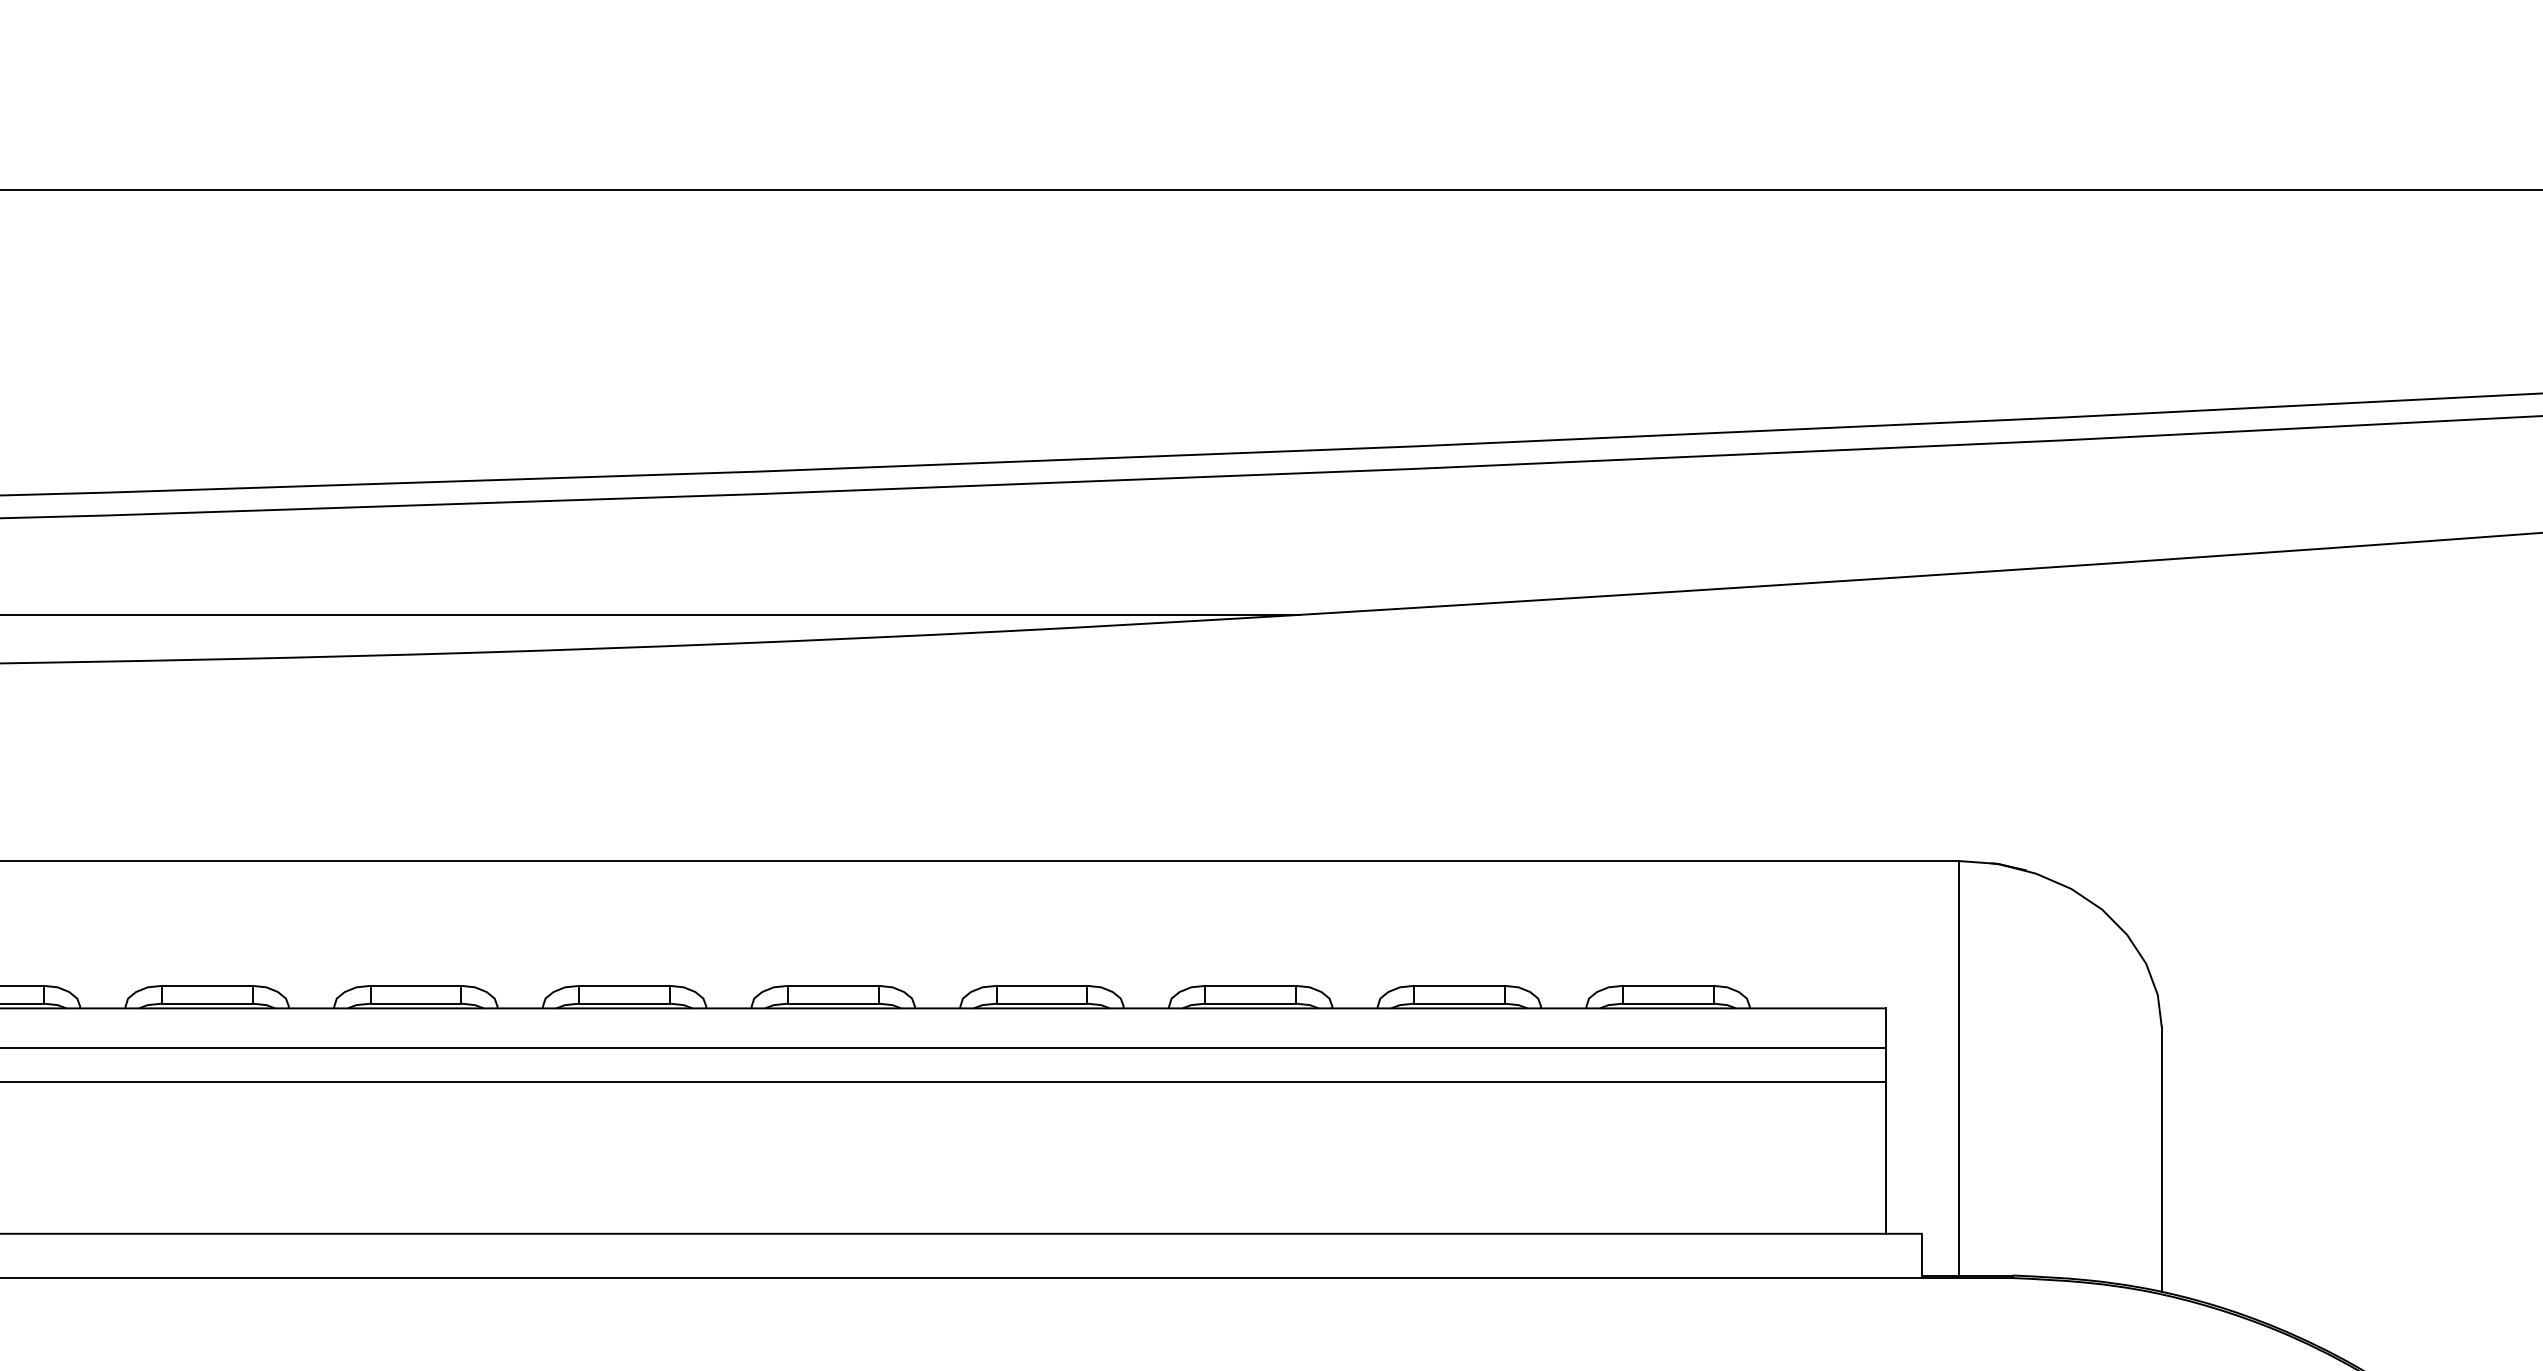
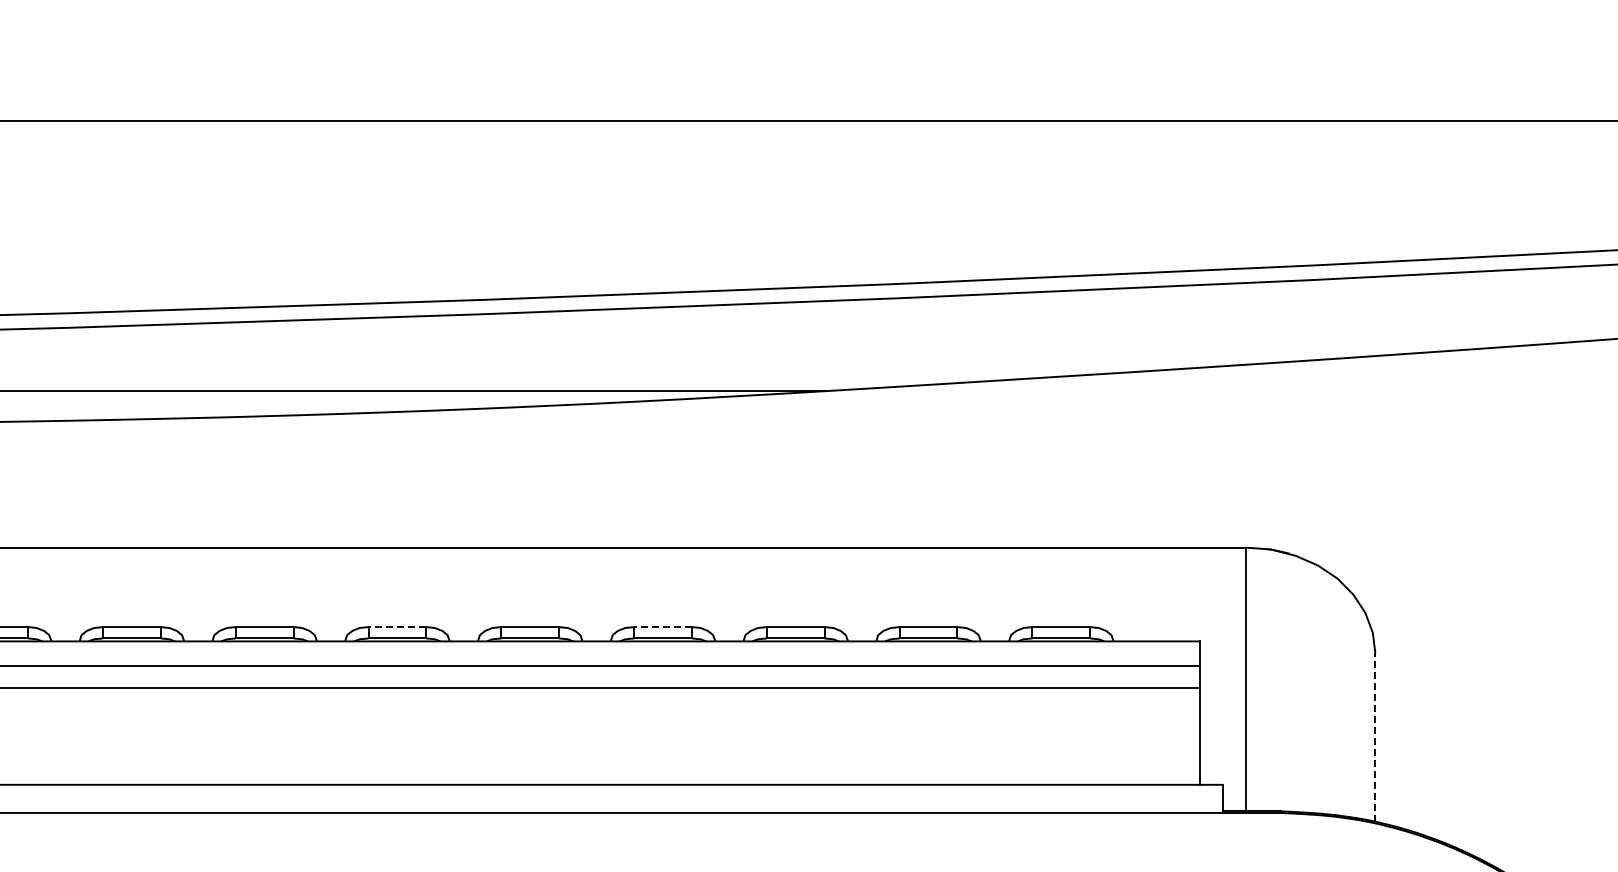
line: (624, 986) -> (397, 627), solid -> dashed
line: (1042, 986) -> (663, 627), solid -> dashed
line: (2161, 1159) -> (1375, 737), solid -> dashed

